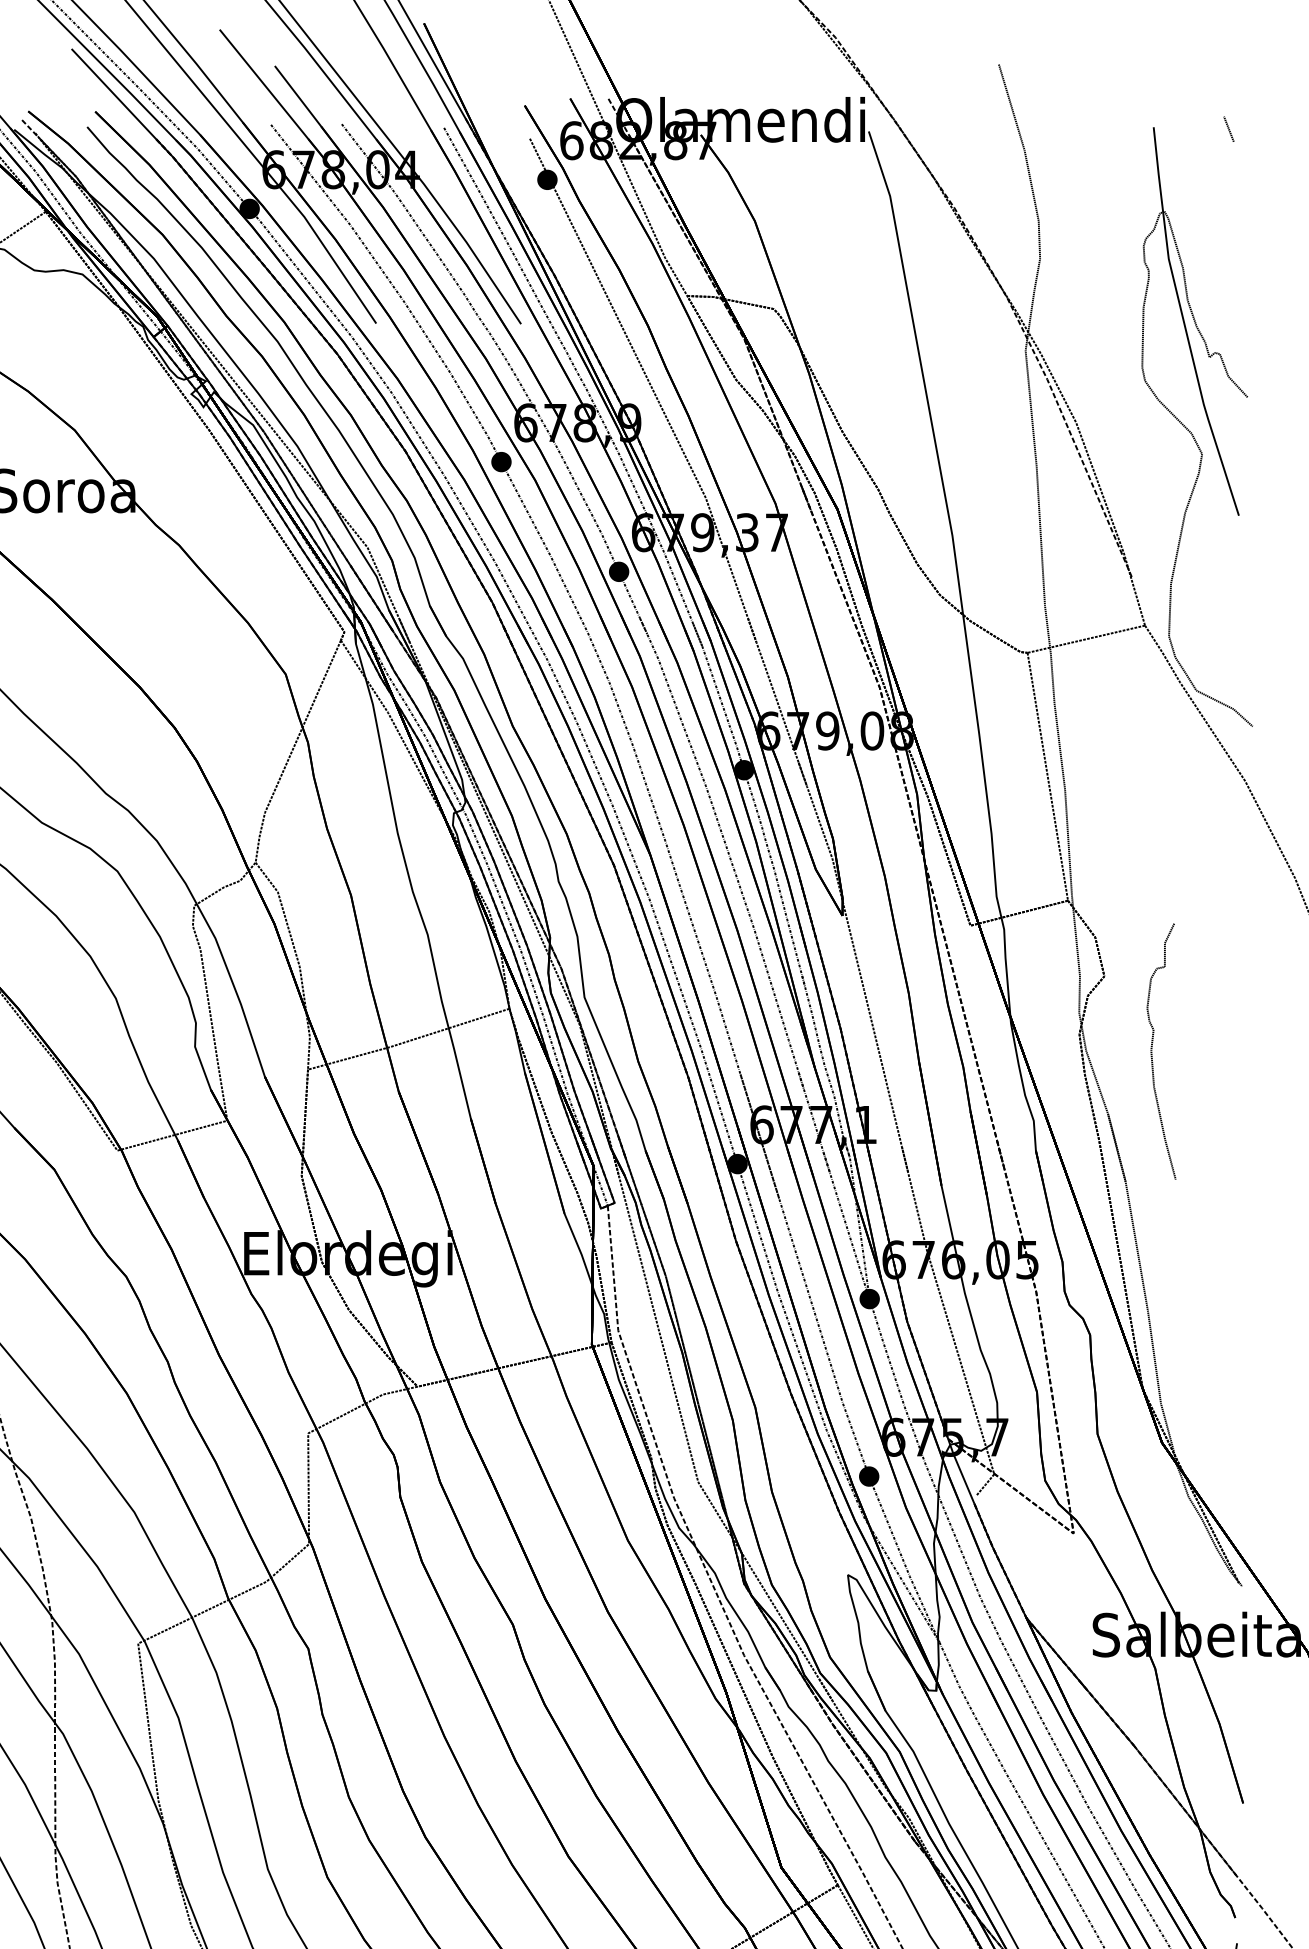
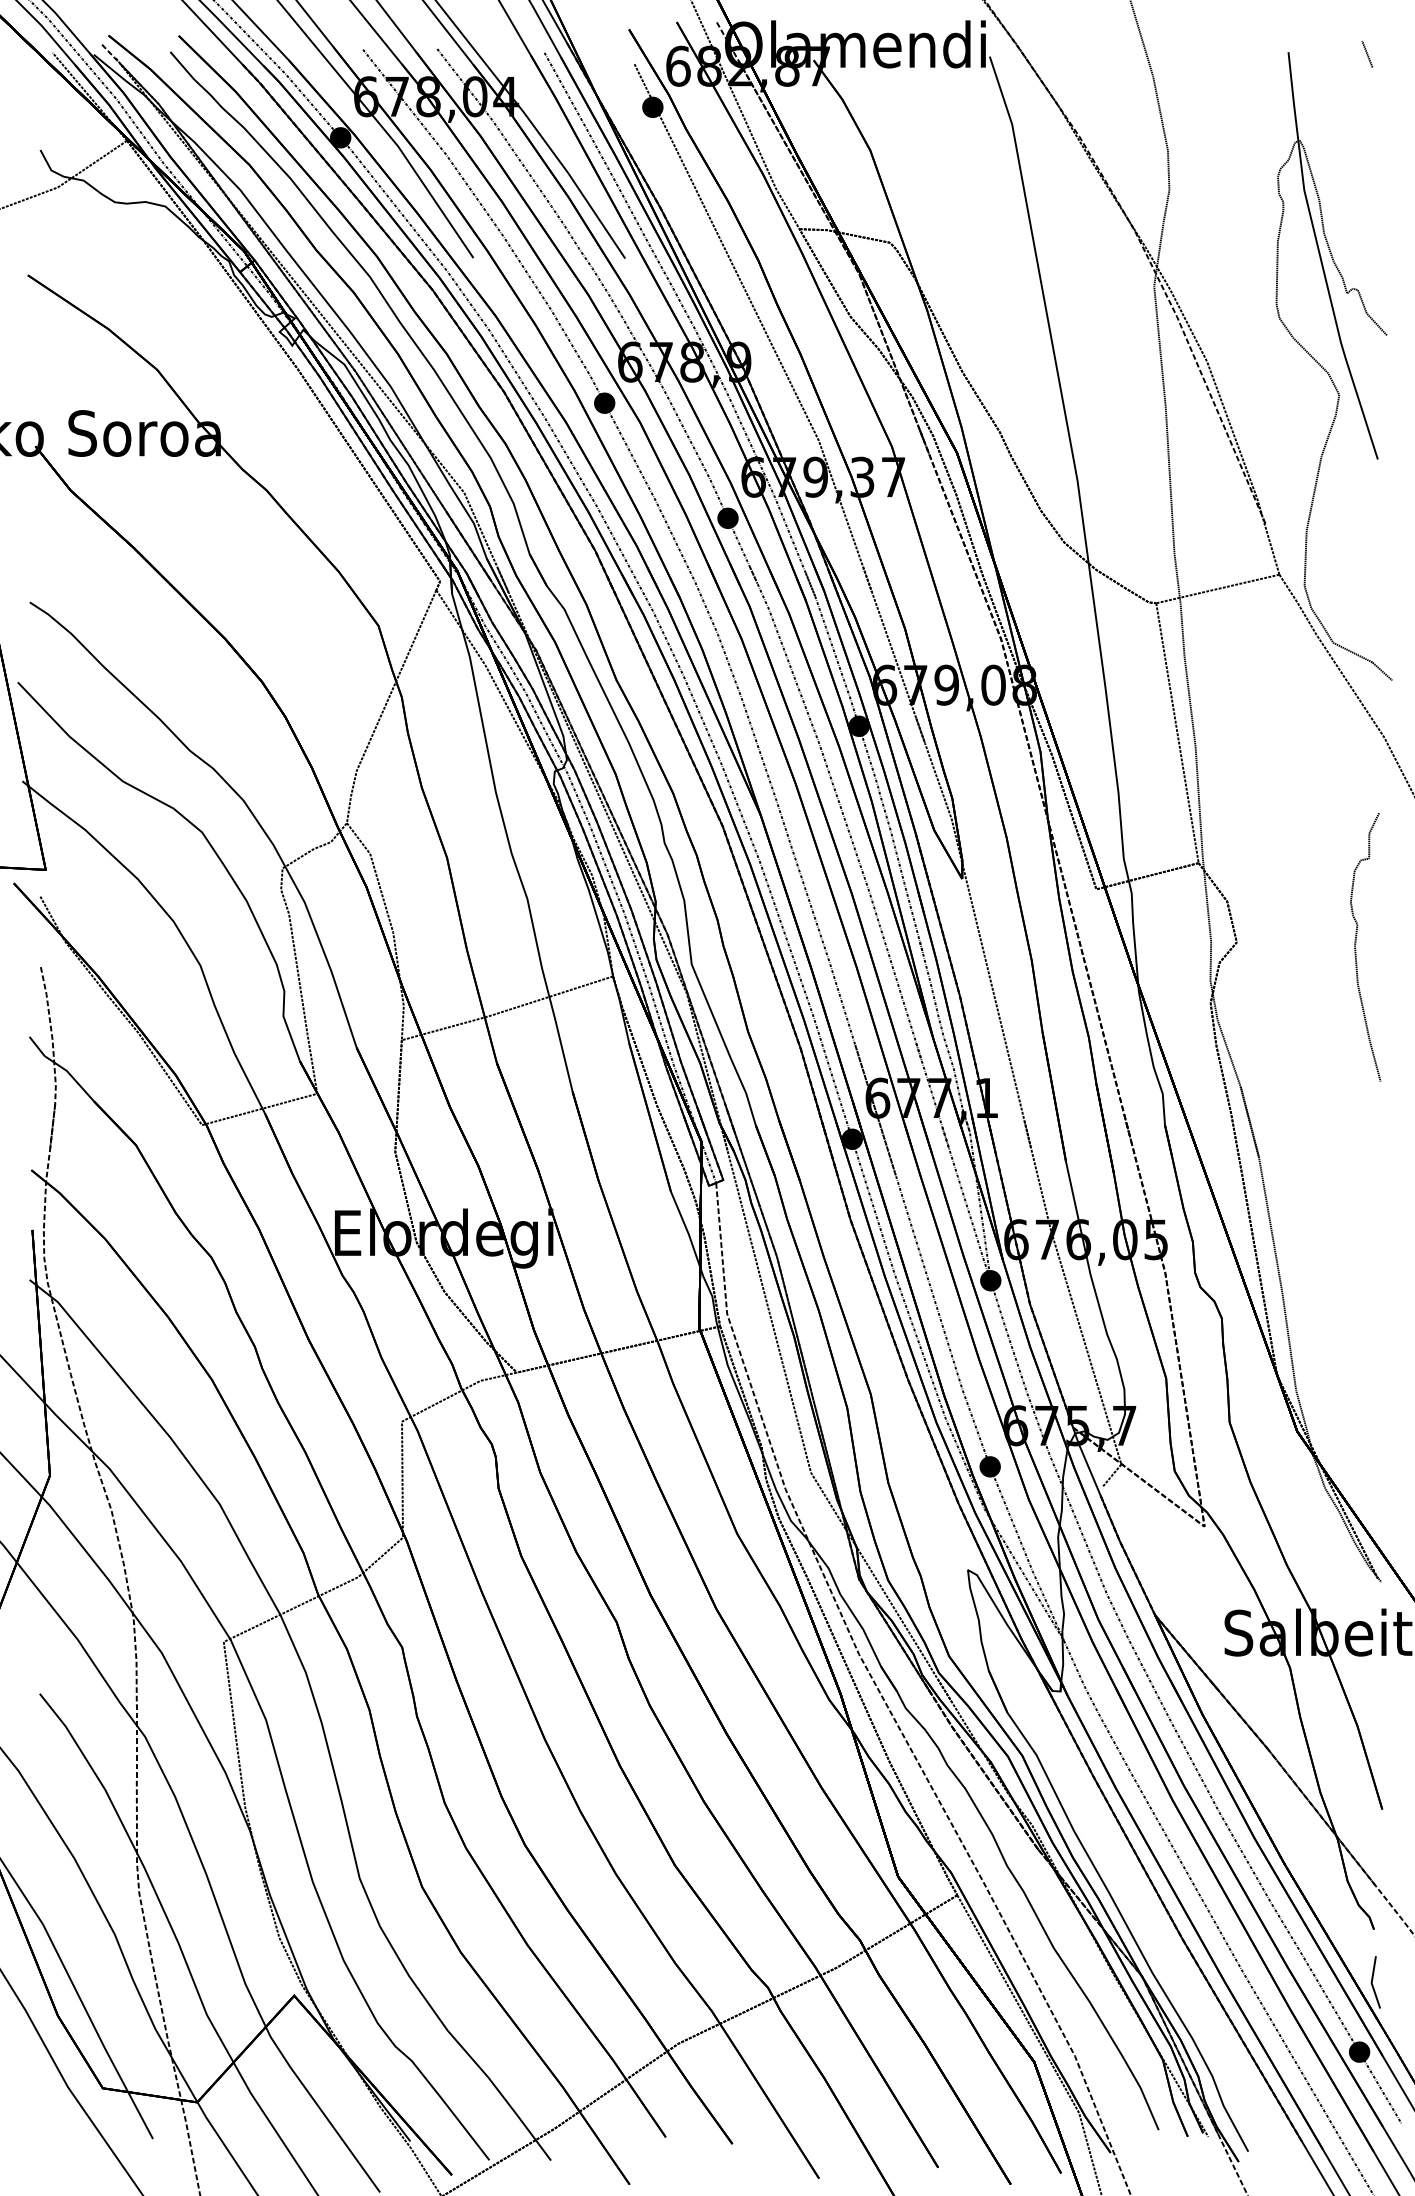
curve: (1152, 1048) -> (1356, 944), moved

